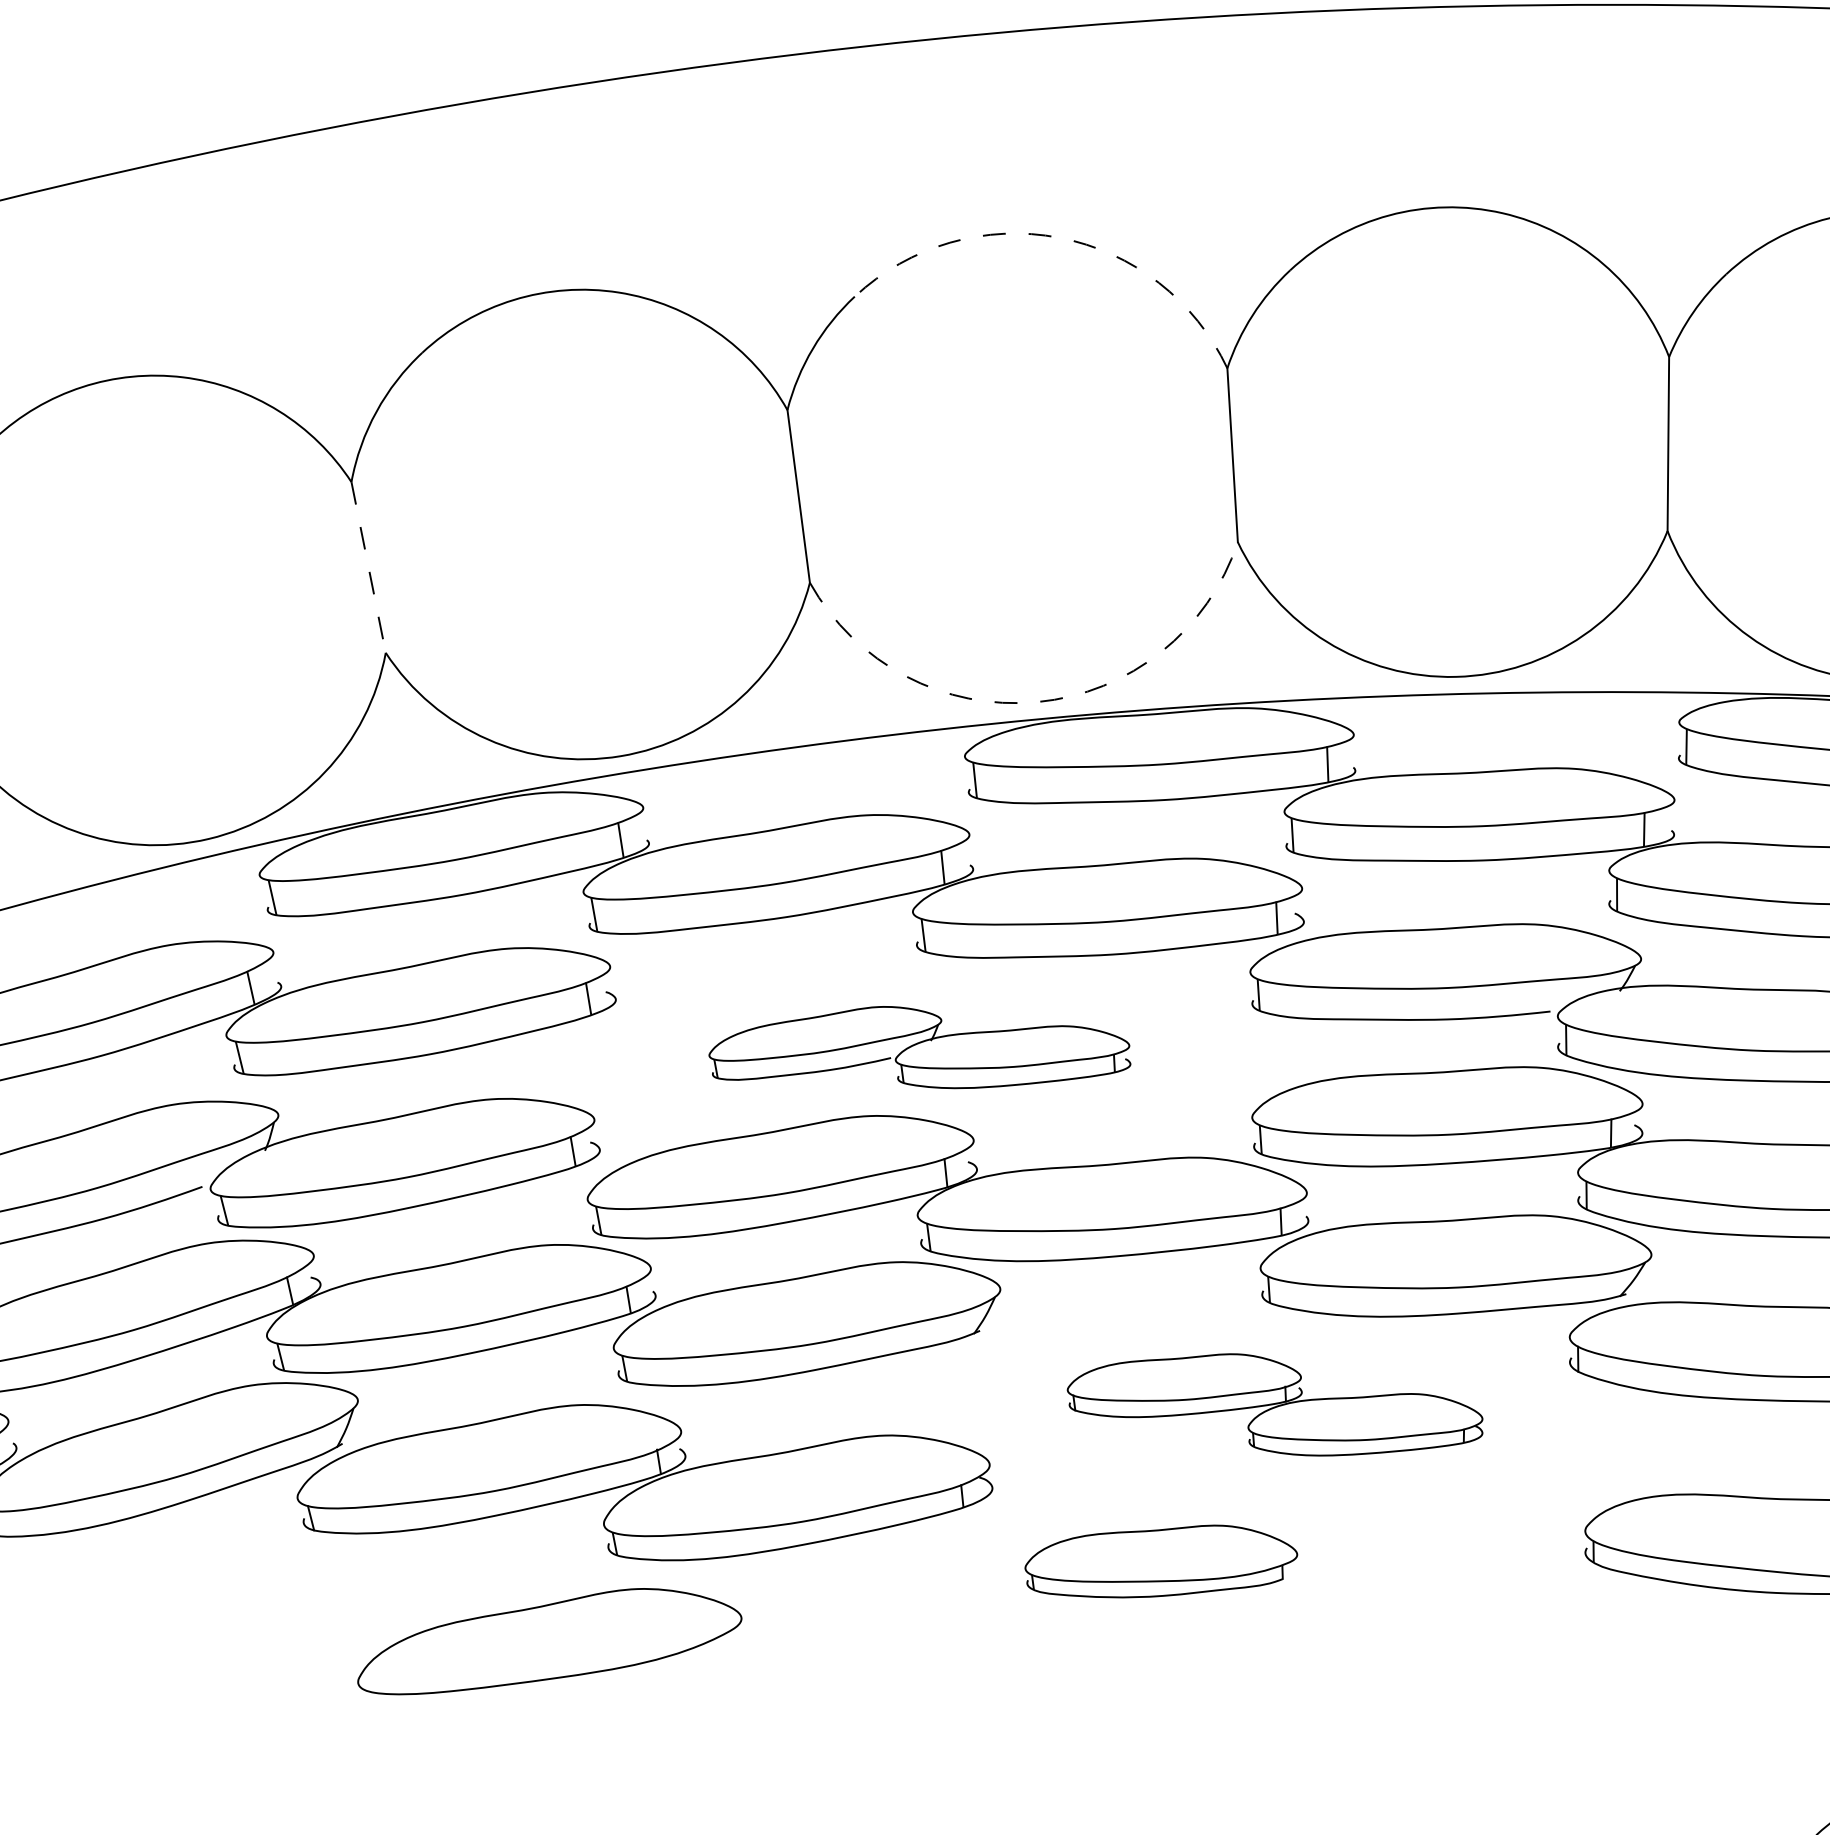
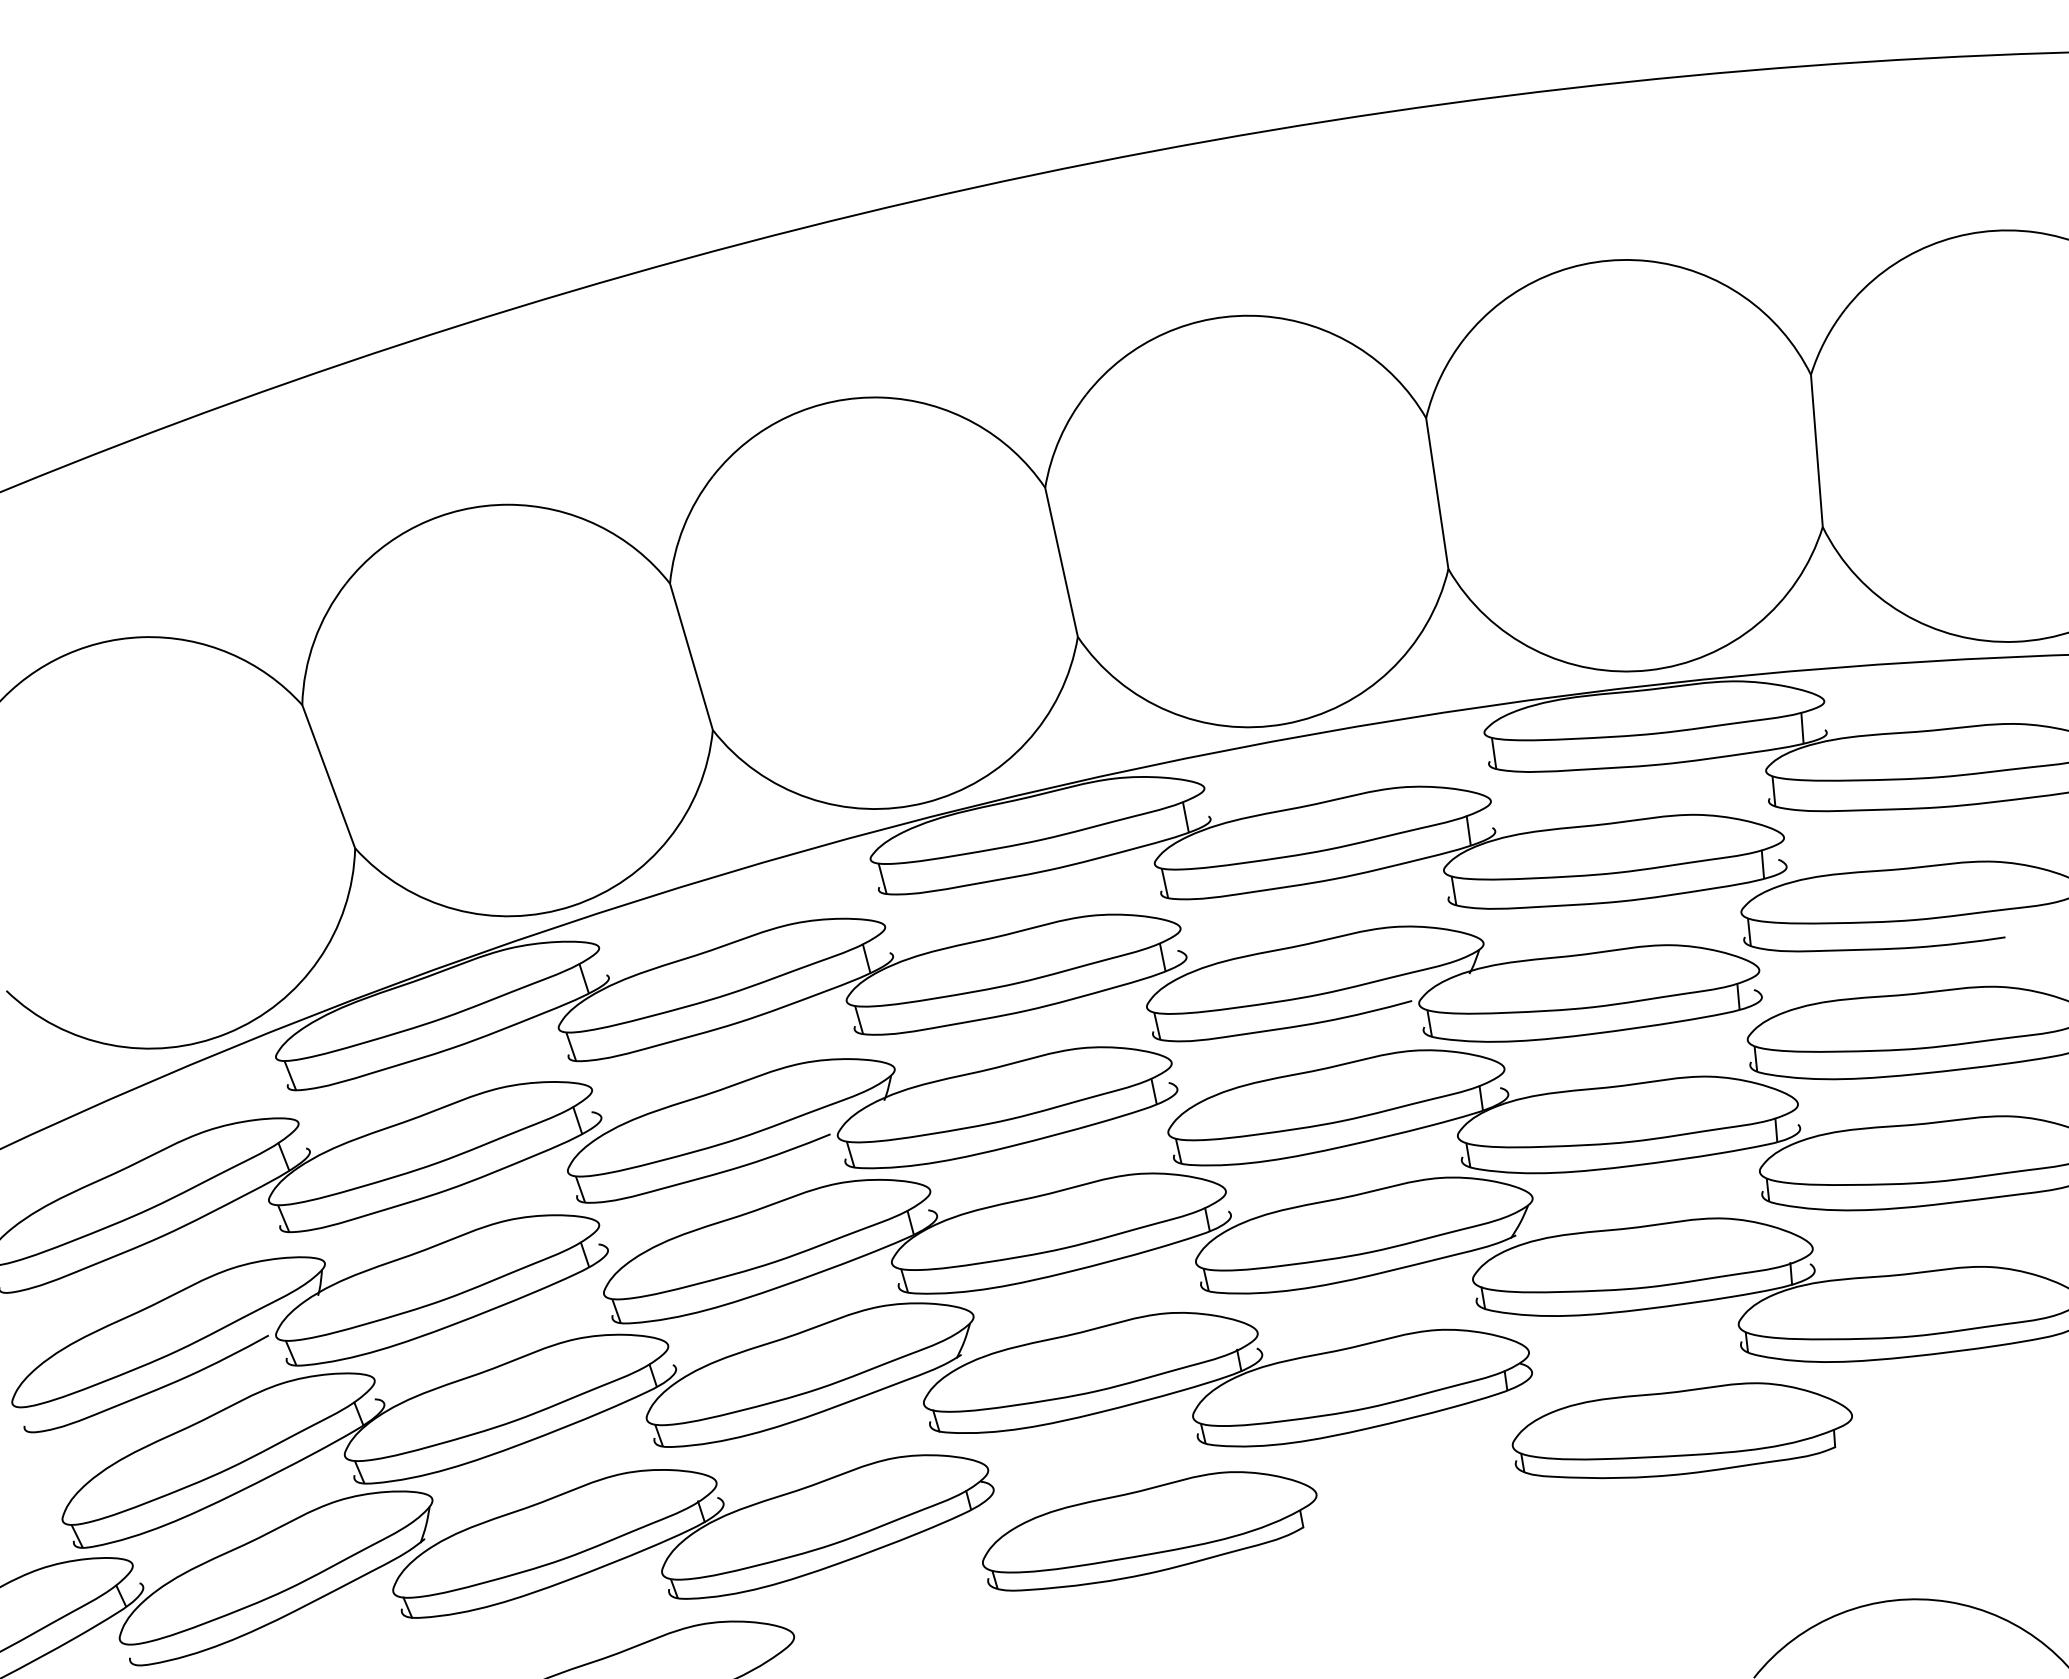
arc: (1059, 237) -> (882, 397), dashed -> solid
line: (368, 568) -> (328, 777), dashed -> solid
arc: (1036, 701) -> (925, 802), dashed -> solid
part: (920, 1055) -> (872, 1124), size x1.67
part: (1275, 1405) -> (1227, 1379), size x1.67
part: (1160, 1563) -> (1149, 1531), size x1.43

